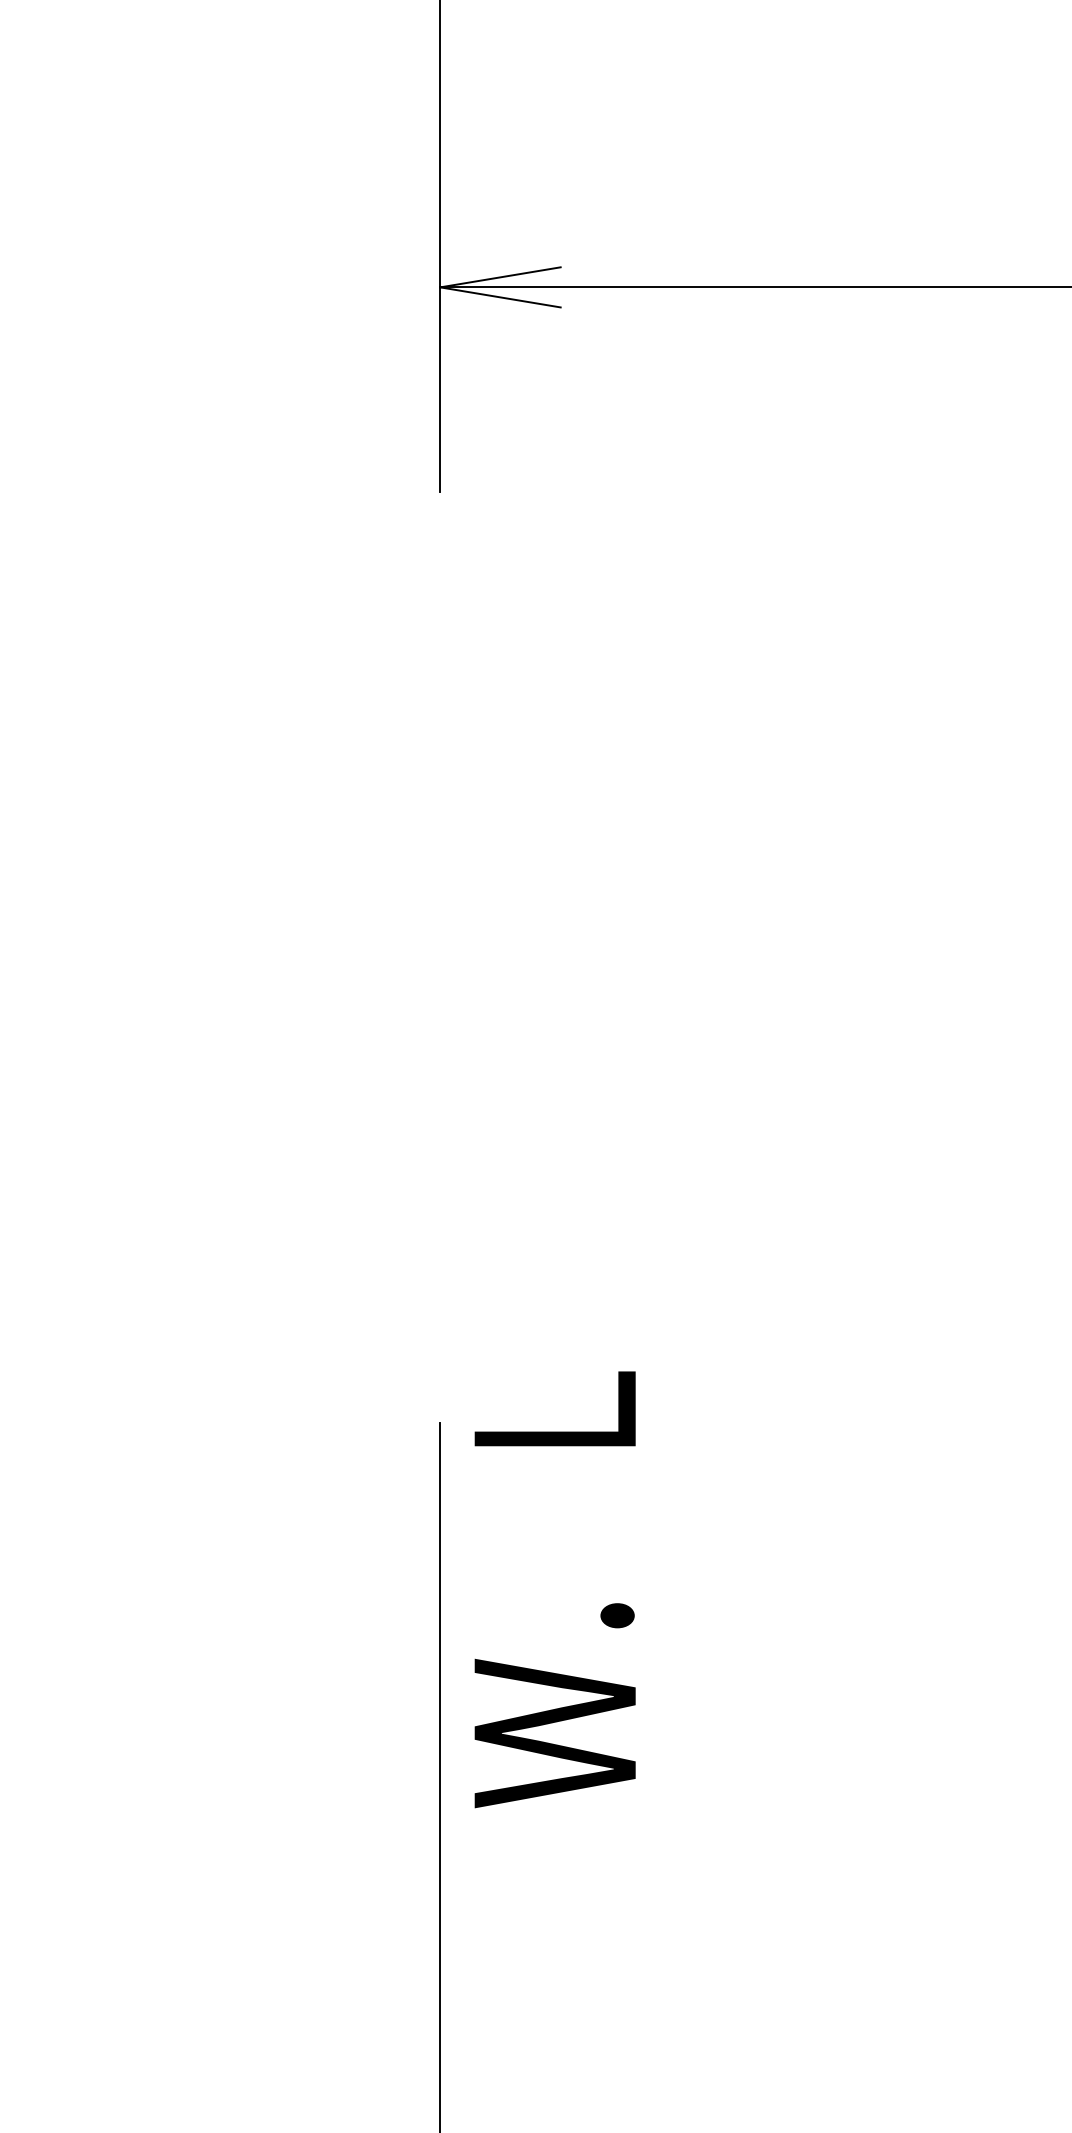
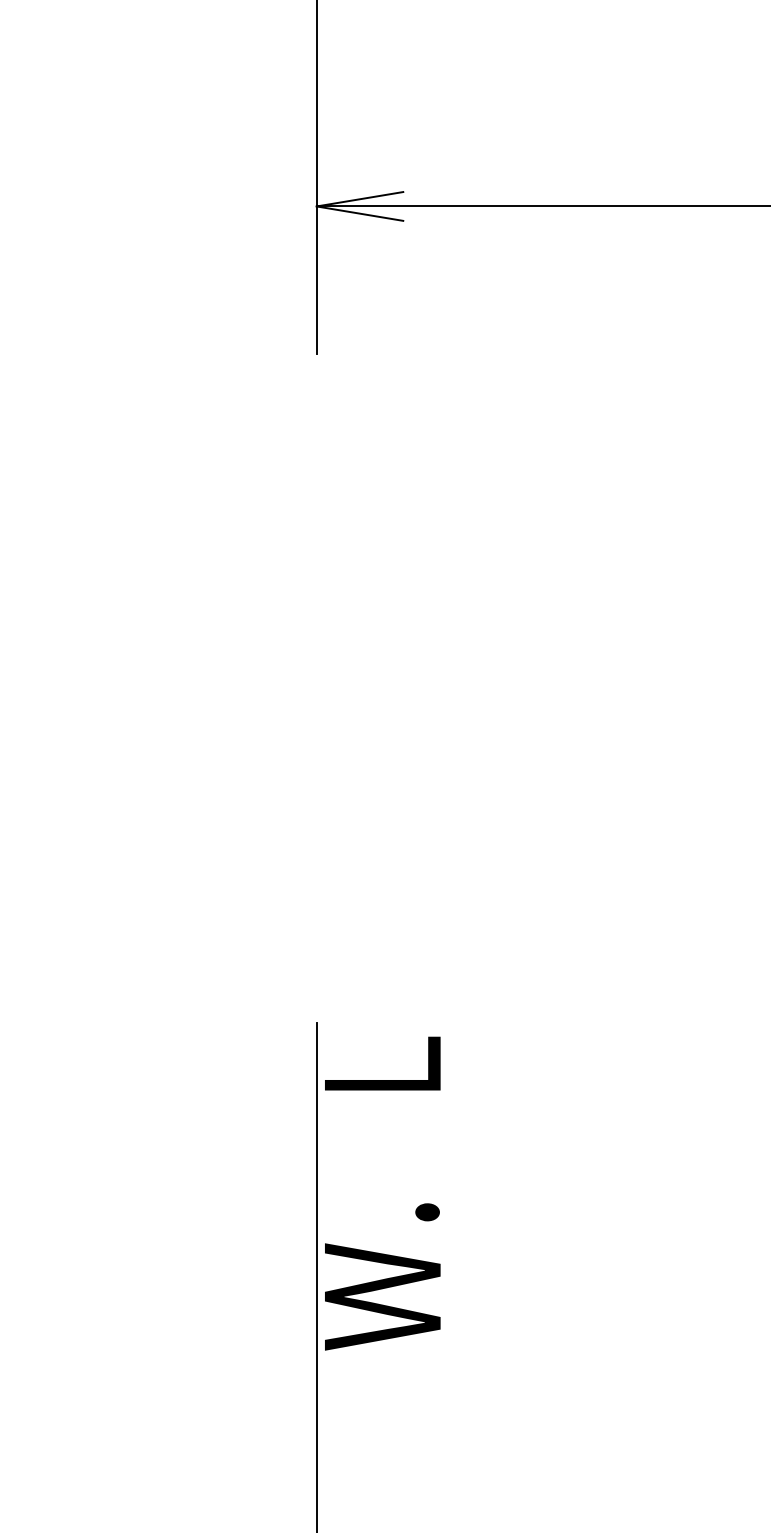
text: (554, 1589) -> (382, 1193), moved

